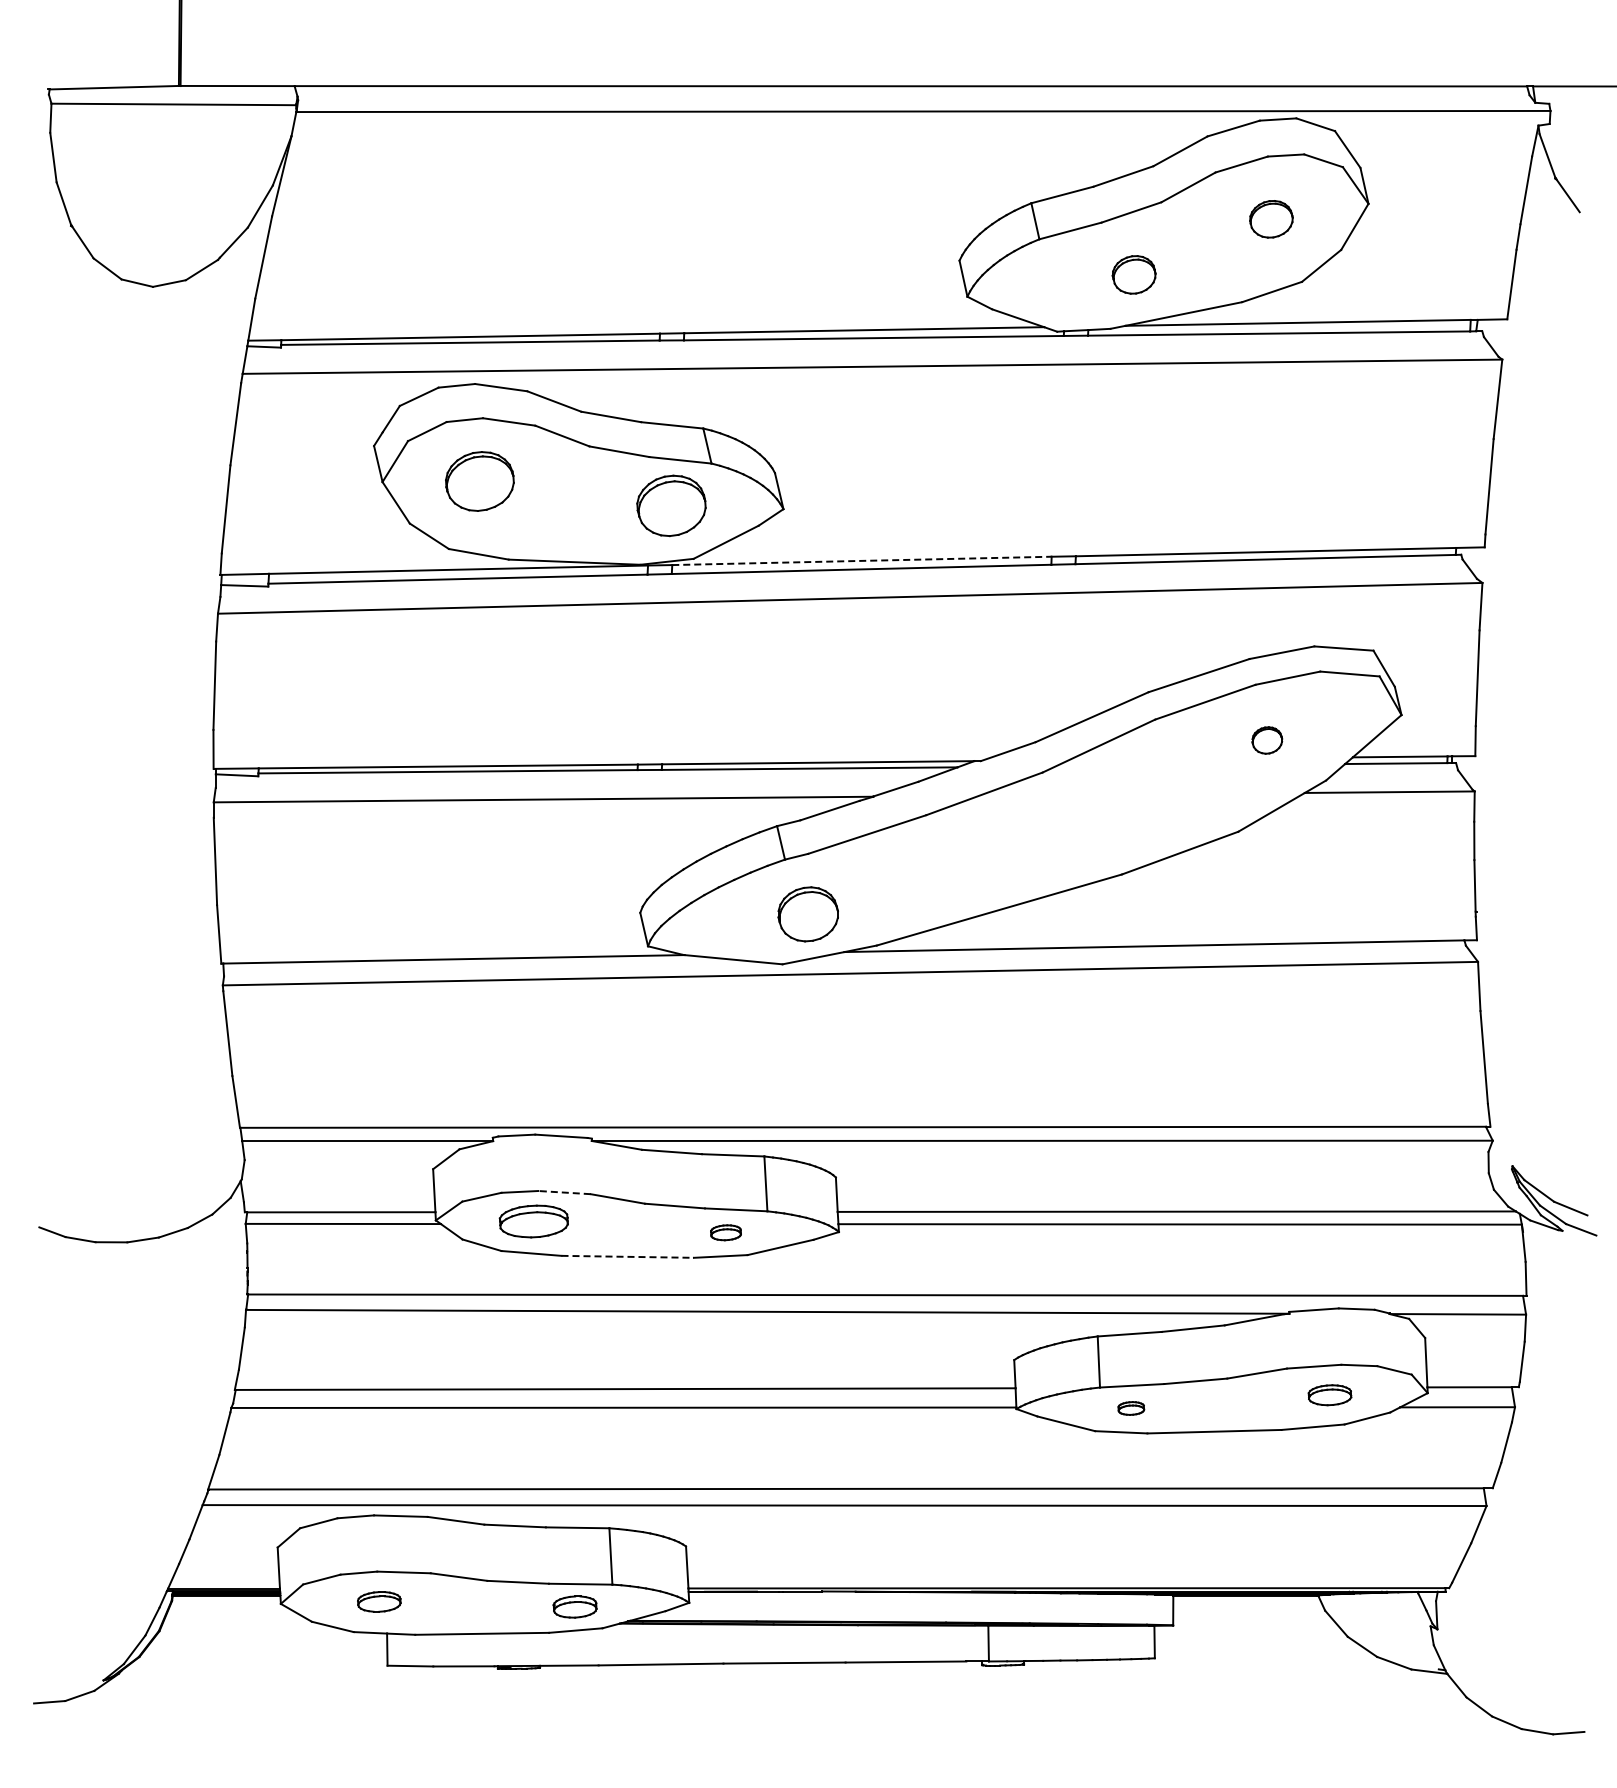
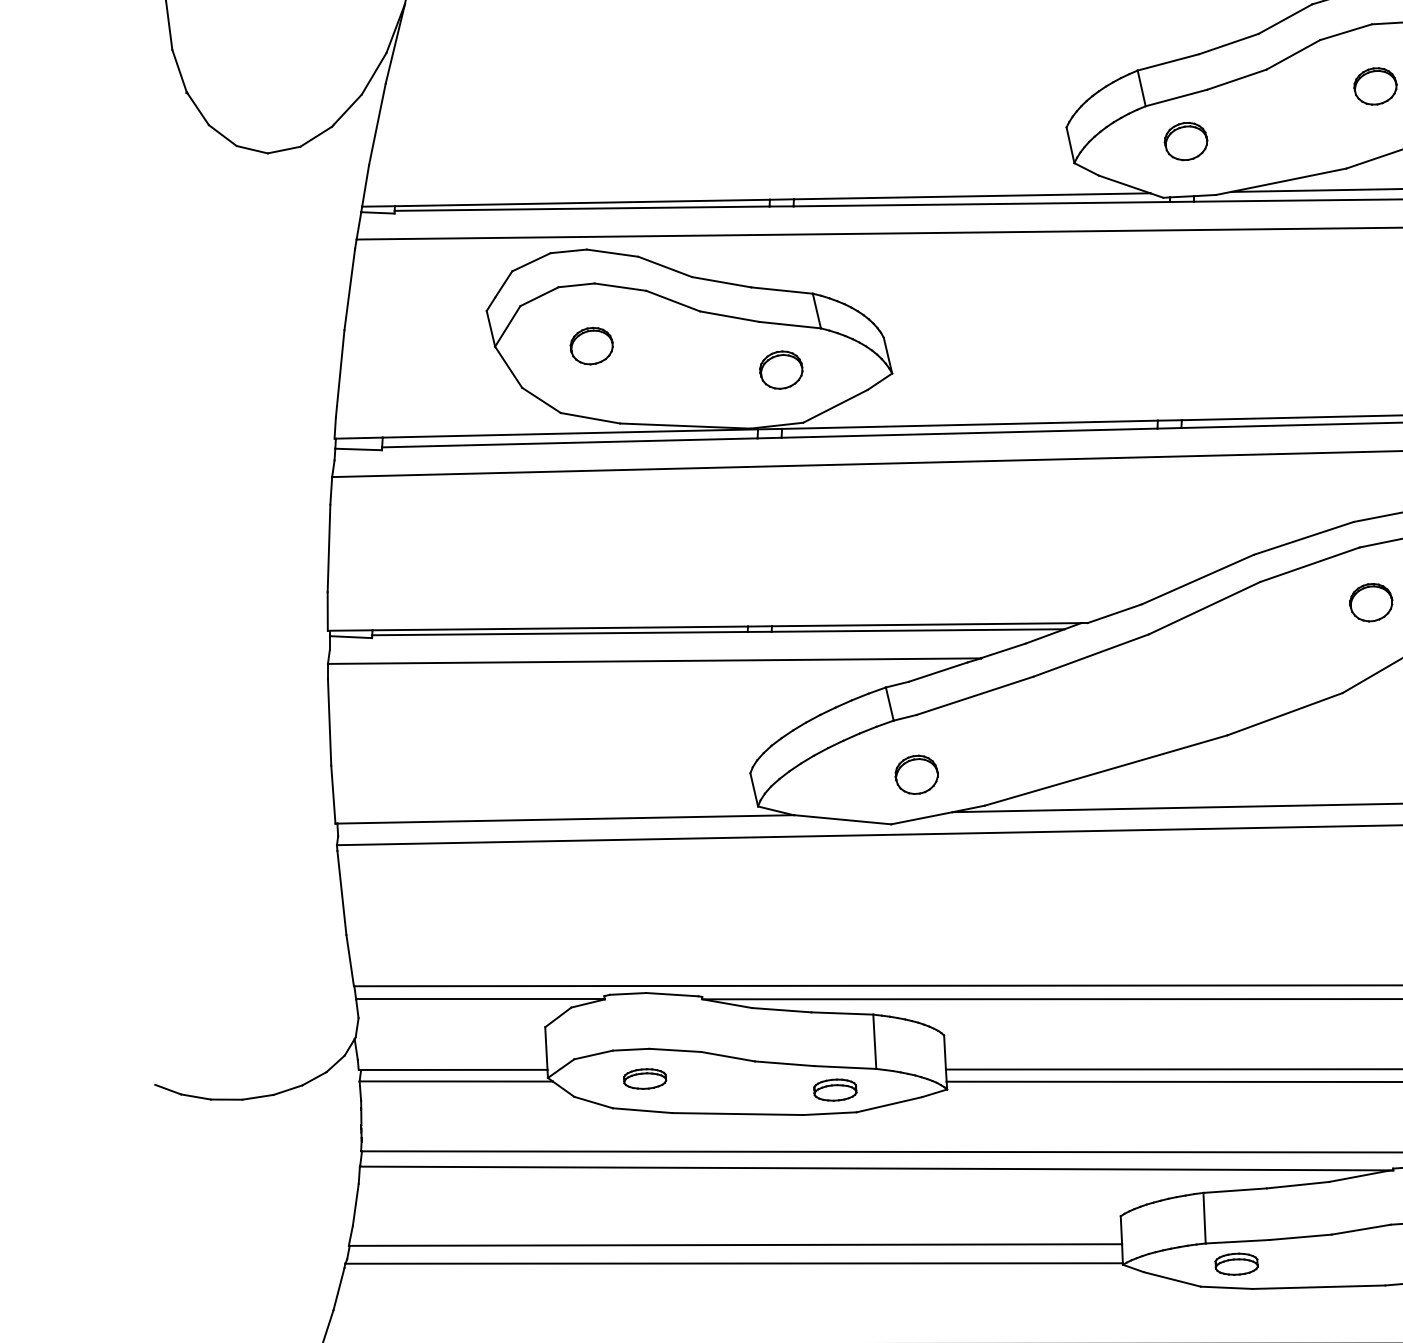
part: (1133, 274) -> (1185, 141), moved
part: (480, 481) -> (592, 346), size x0.62
part: (671, 505) -> (781, 369), size x0.62
line: (861, 560) -> (969, 424), dashed -> solid
part: (1267, 740) -> (1371, 602), size x1.43
part: (807, 914) -> (916, 774), size x0.71
line: (564, 1192) -> (675, 1050), dashed -> solid
part: (533, 1221) -> (644, 1079), size x0.62
part: (725, 1232) -> (834, 1089), size x1.43
line: (628, 1256) -> (738, 1113), dashed -> solid
part: (1131, 1408) -> (1236, 1264), size x1.67

